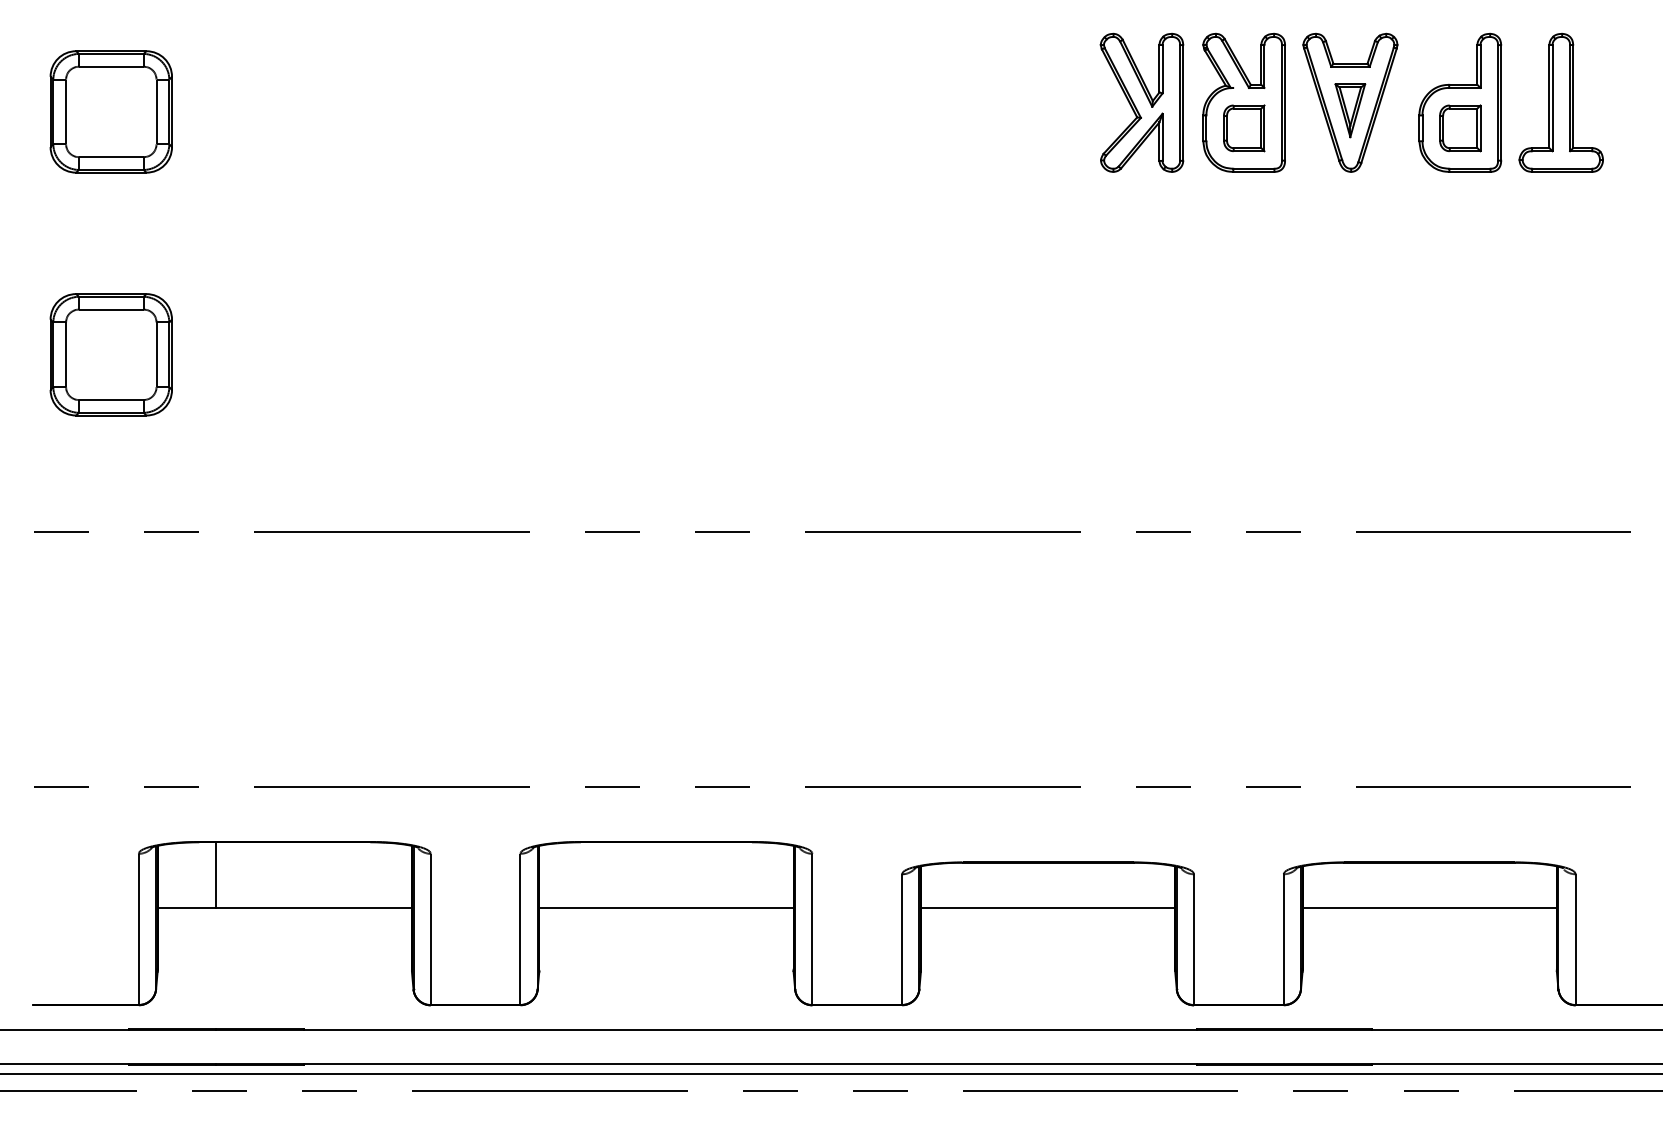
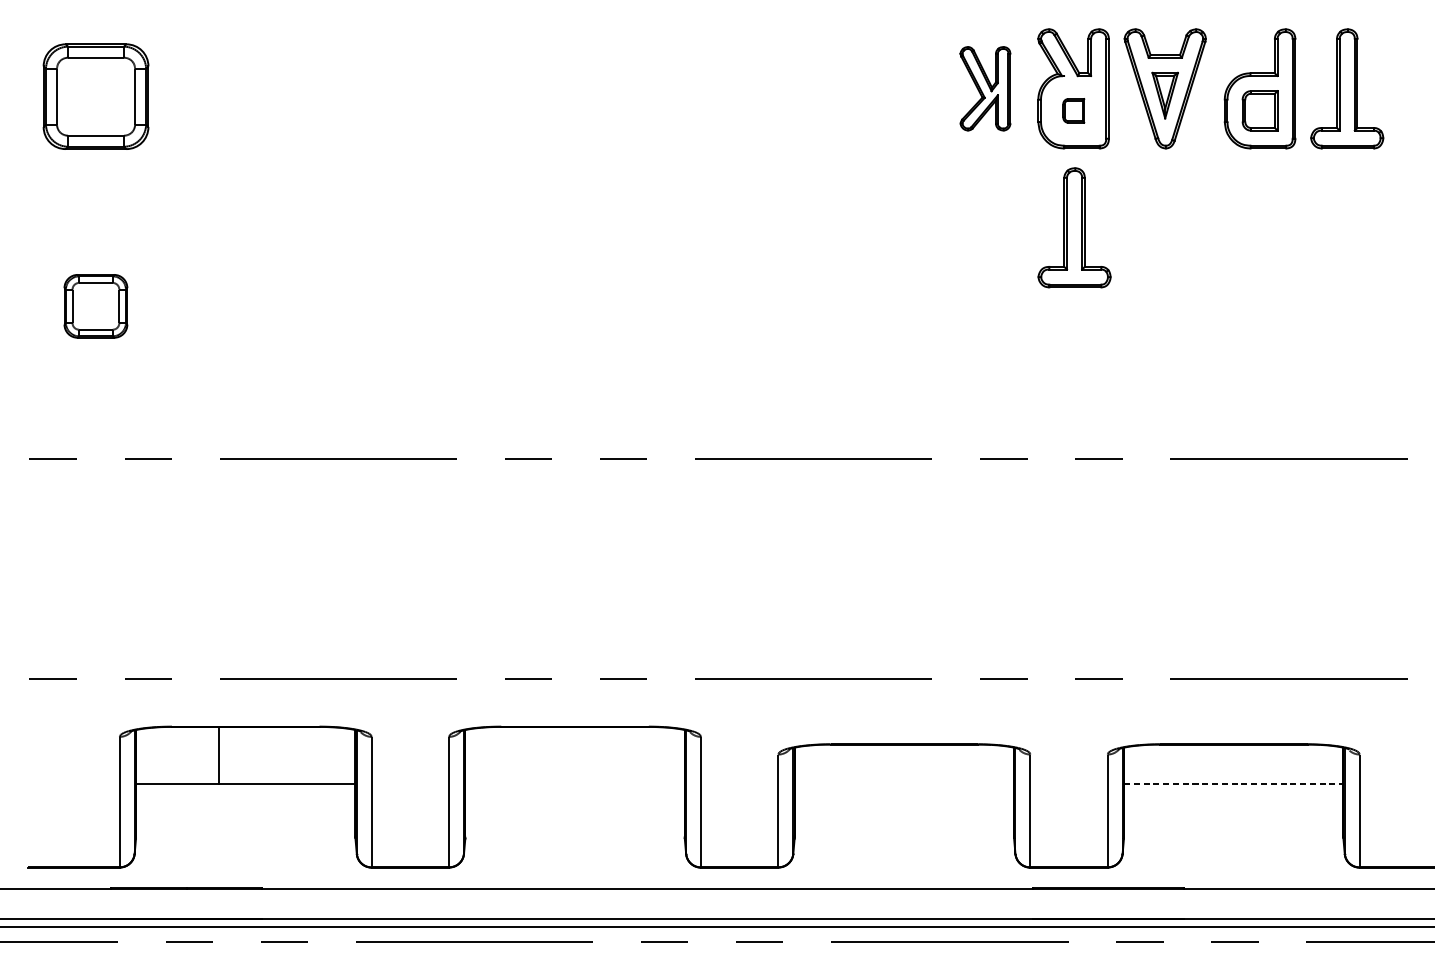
part: (1141, 102) -> (984, 88), size x0.7
part: (1244, 128) -> (1073, 111), size x0.6
part: (1244, 263) -> (1073, 227), added
part: (110, 354) -> (95, 306), size x0.6
line: (216, 875) -> (218, 755), moved
line: (666, 908) -> (575, 784), removed
line: (1047, 908) -> (903, 784), removed
line: (1430, 908) -> (1234, 784), solid -> dashed

